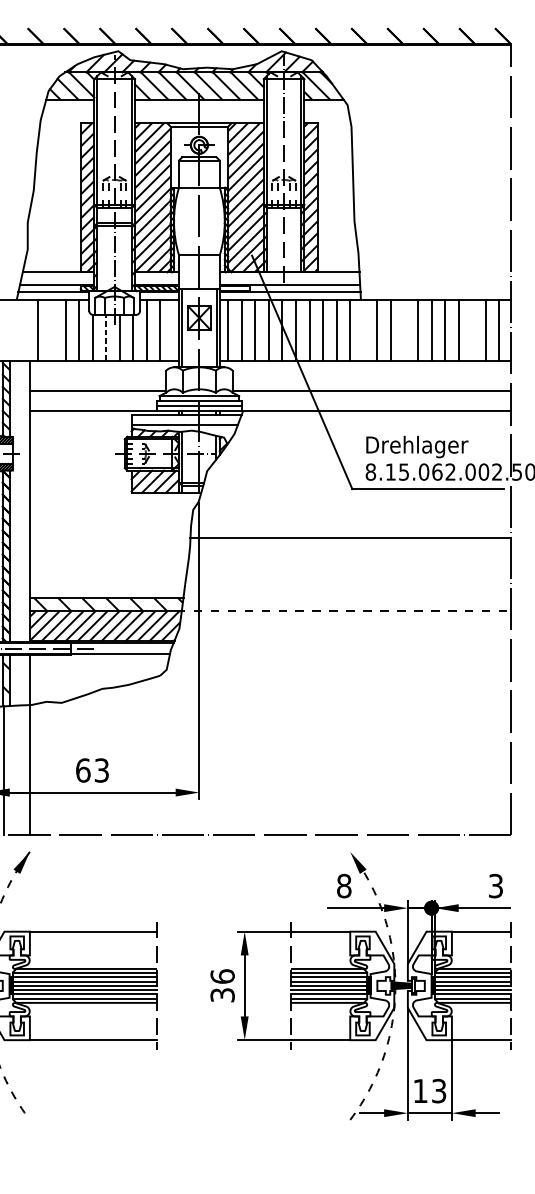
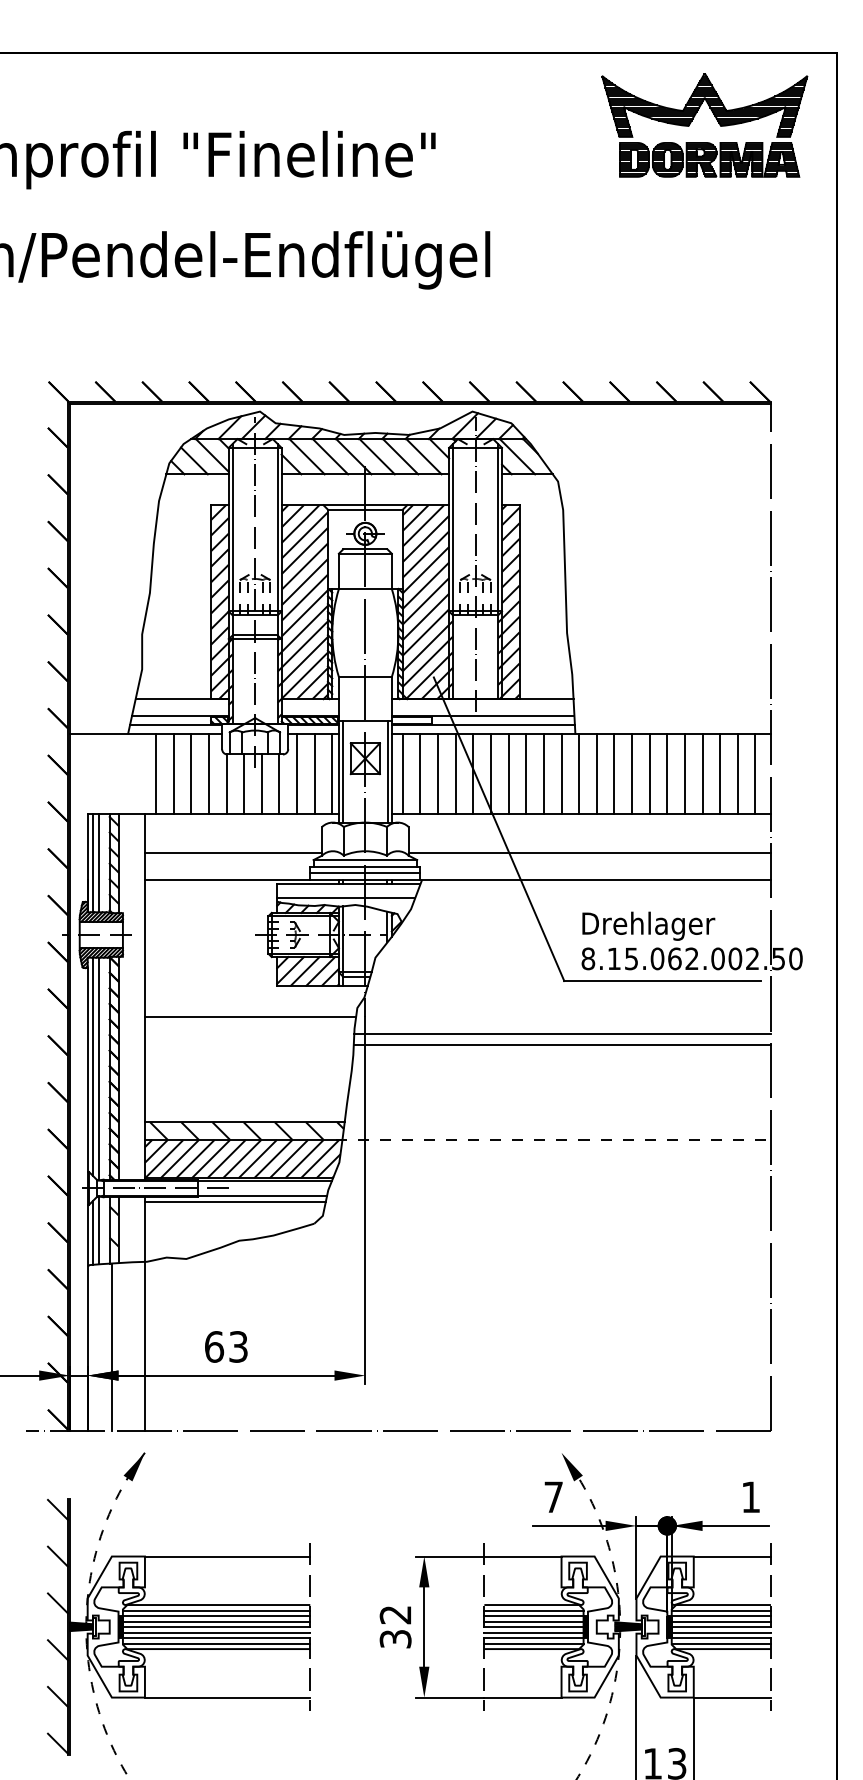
line: (51, 329) -> (173, 773), added
line: (174, 329) -> (332, 773), added
line: (364, 329) -> (579, 773), added
line: (404, 329) -> (632, 773), added
line: (472, 329) -> (720, 773), added
line: (106, 338) -> (244, 784), dashed -> solid
line: (111, 516) -> (250, 1016), added
line: (350, 530) -> (562, 1034), added
line: (98, 658) -> (234, 1201), added
text: (344, 886) -> (553, 1497), 8 -> 7
text: (495, 886) -> (750, 1497), 3 -> 1
text: (222, 976) -> (395, 1614), 36 -> 32

